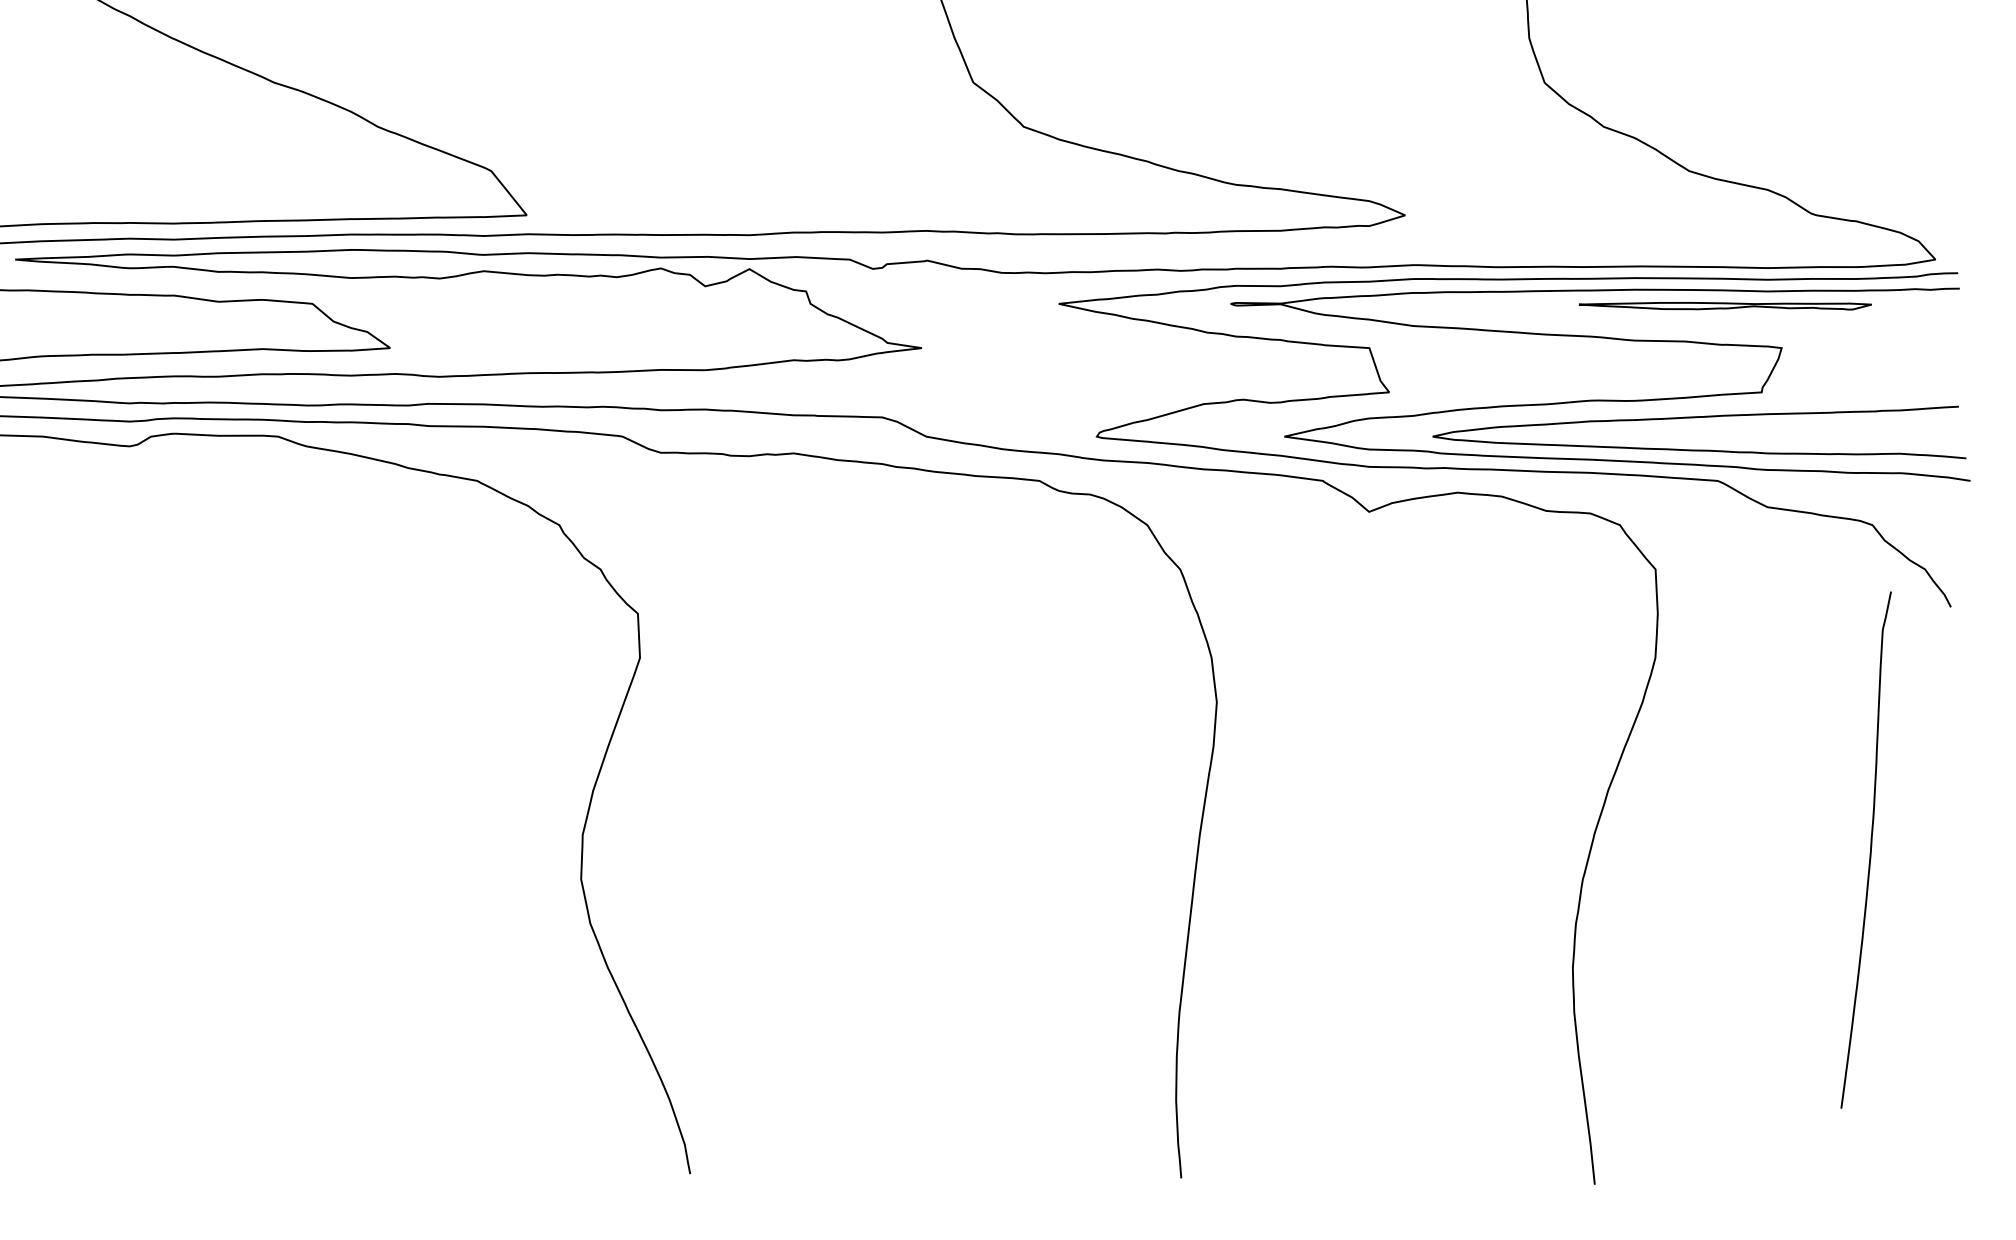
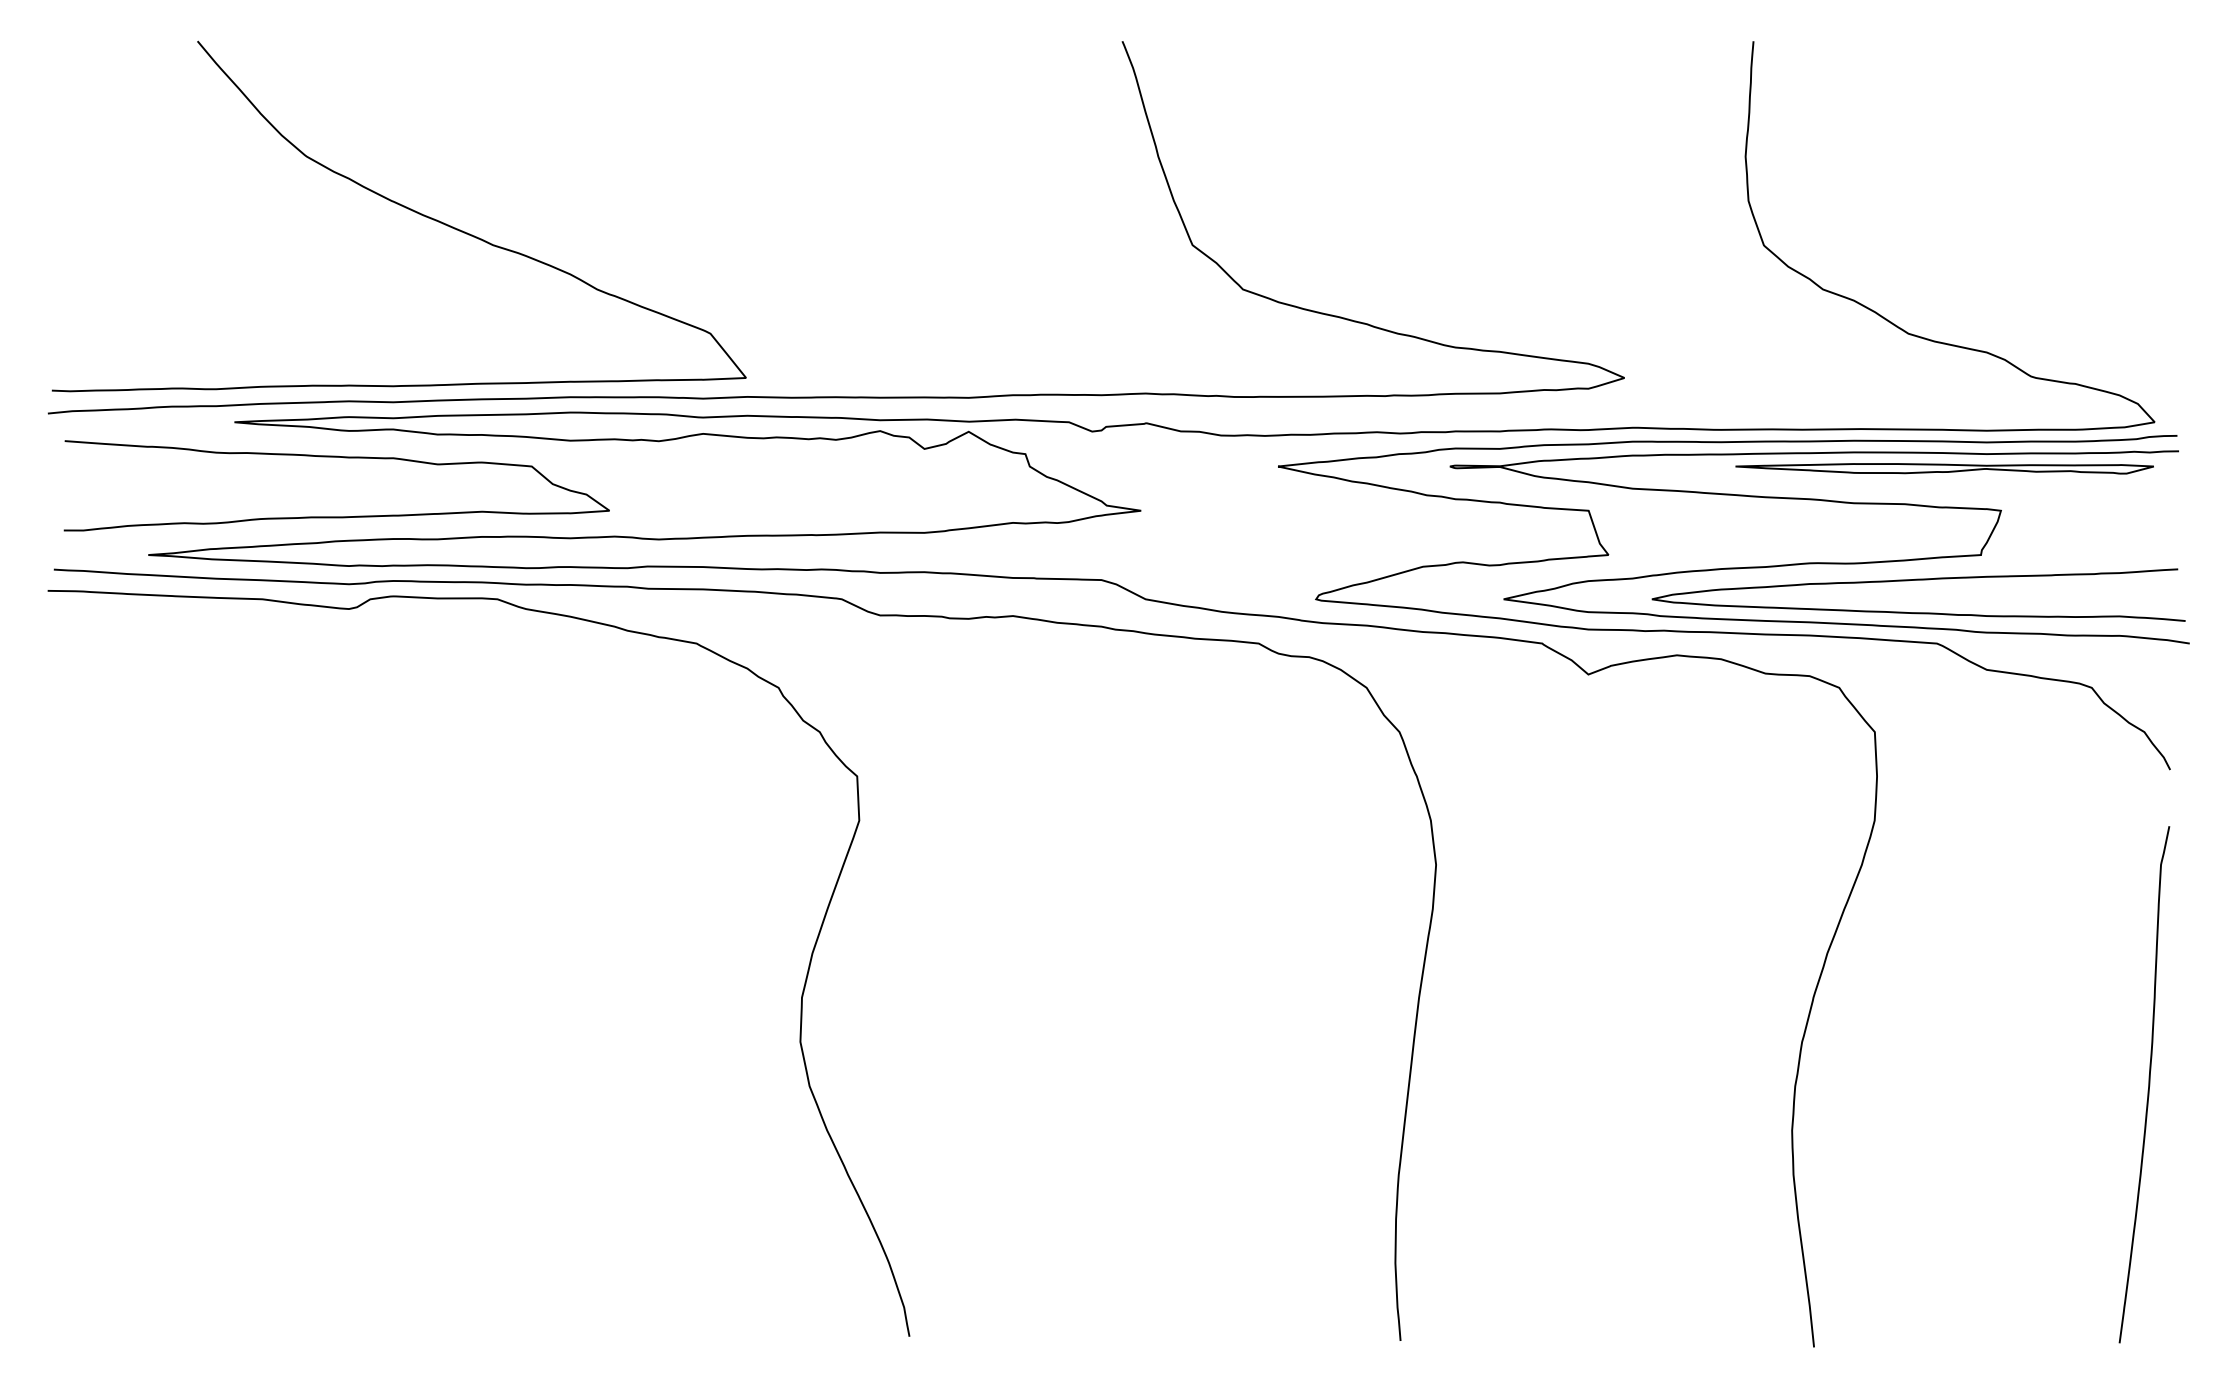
part: (1725, 305) -> (1944, 468), size x1.43
curve: (1870, 849) -> (2148, 1084), moved

